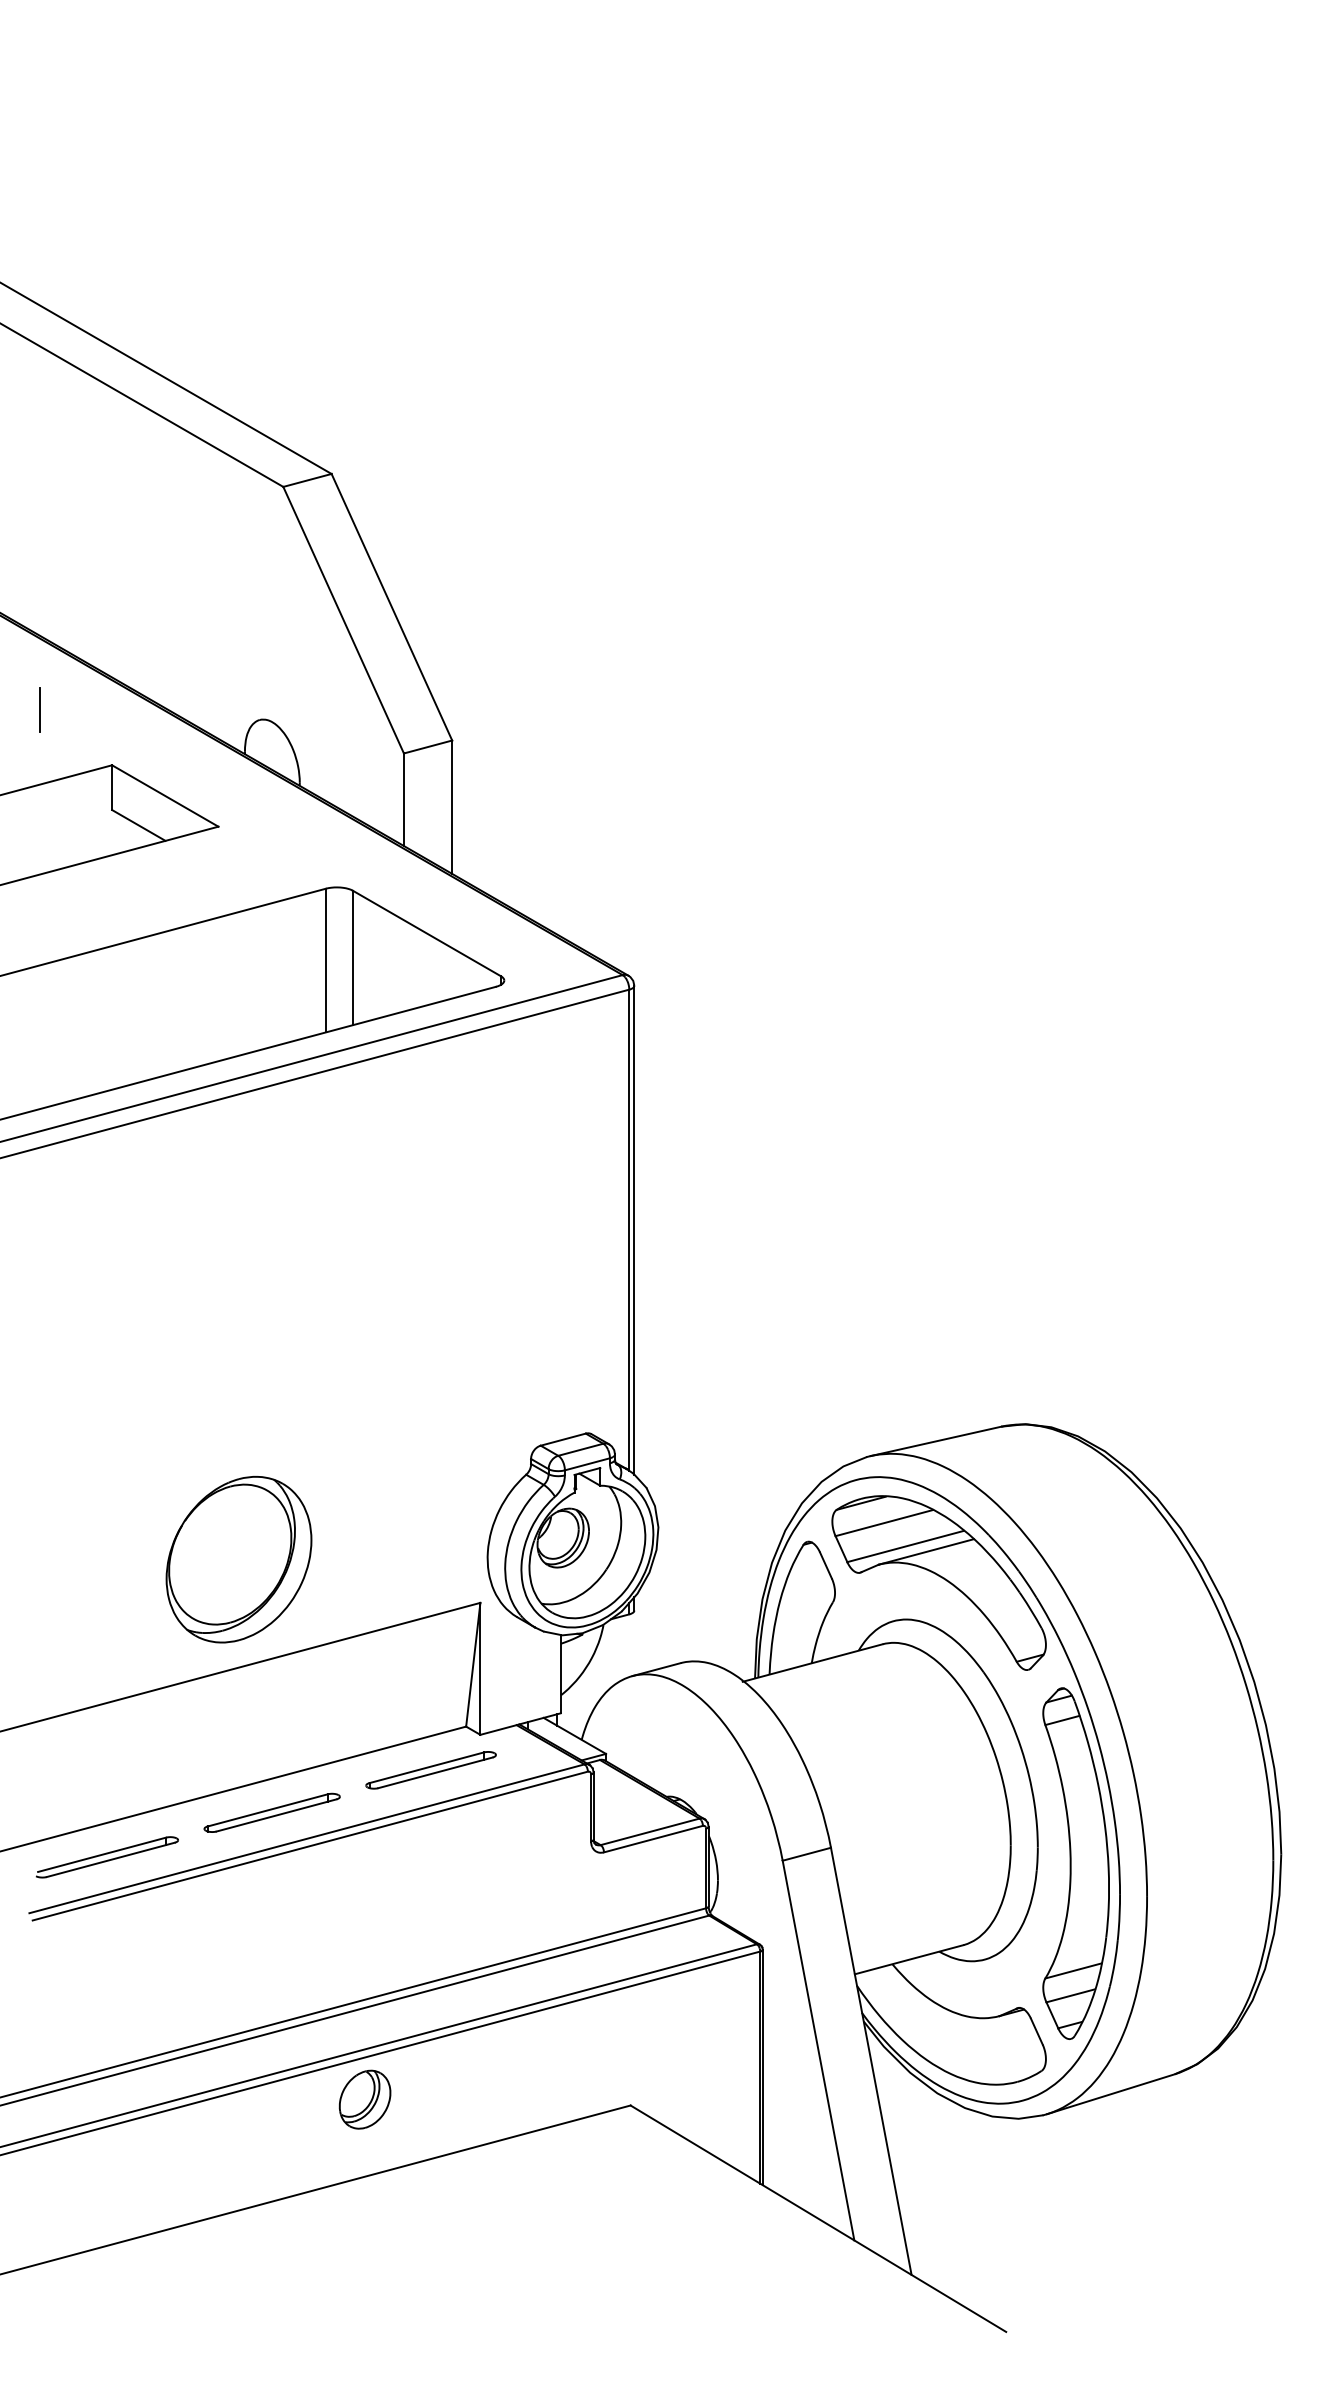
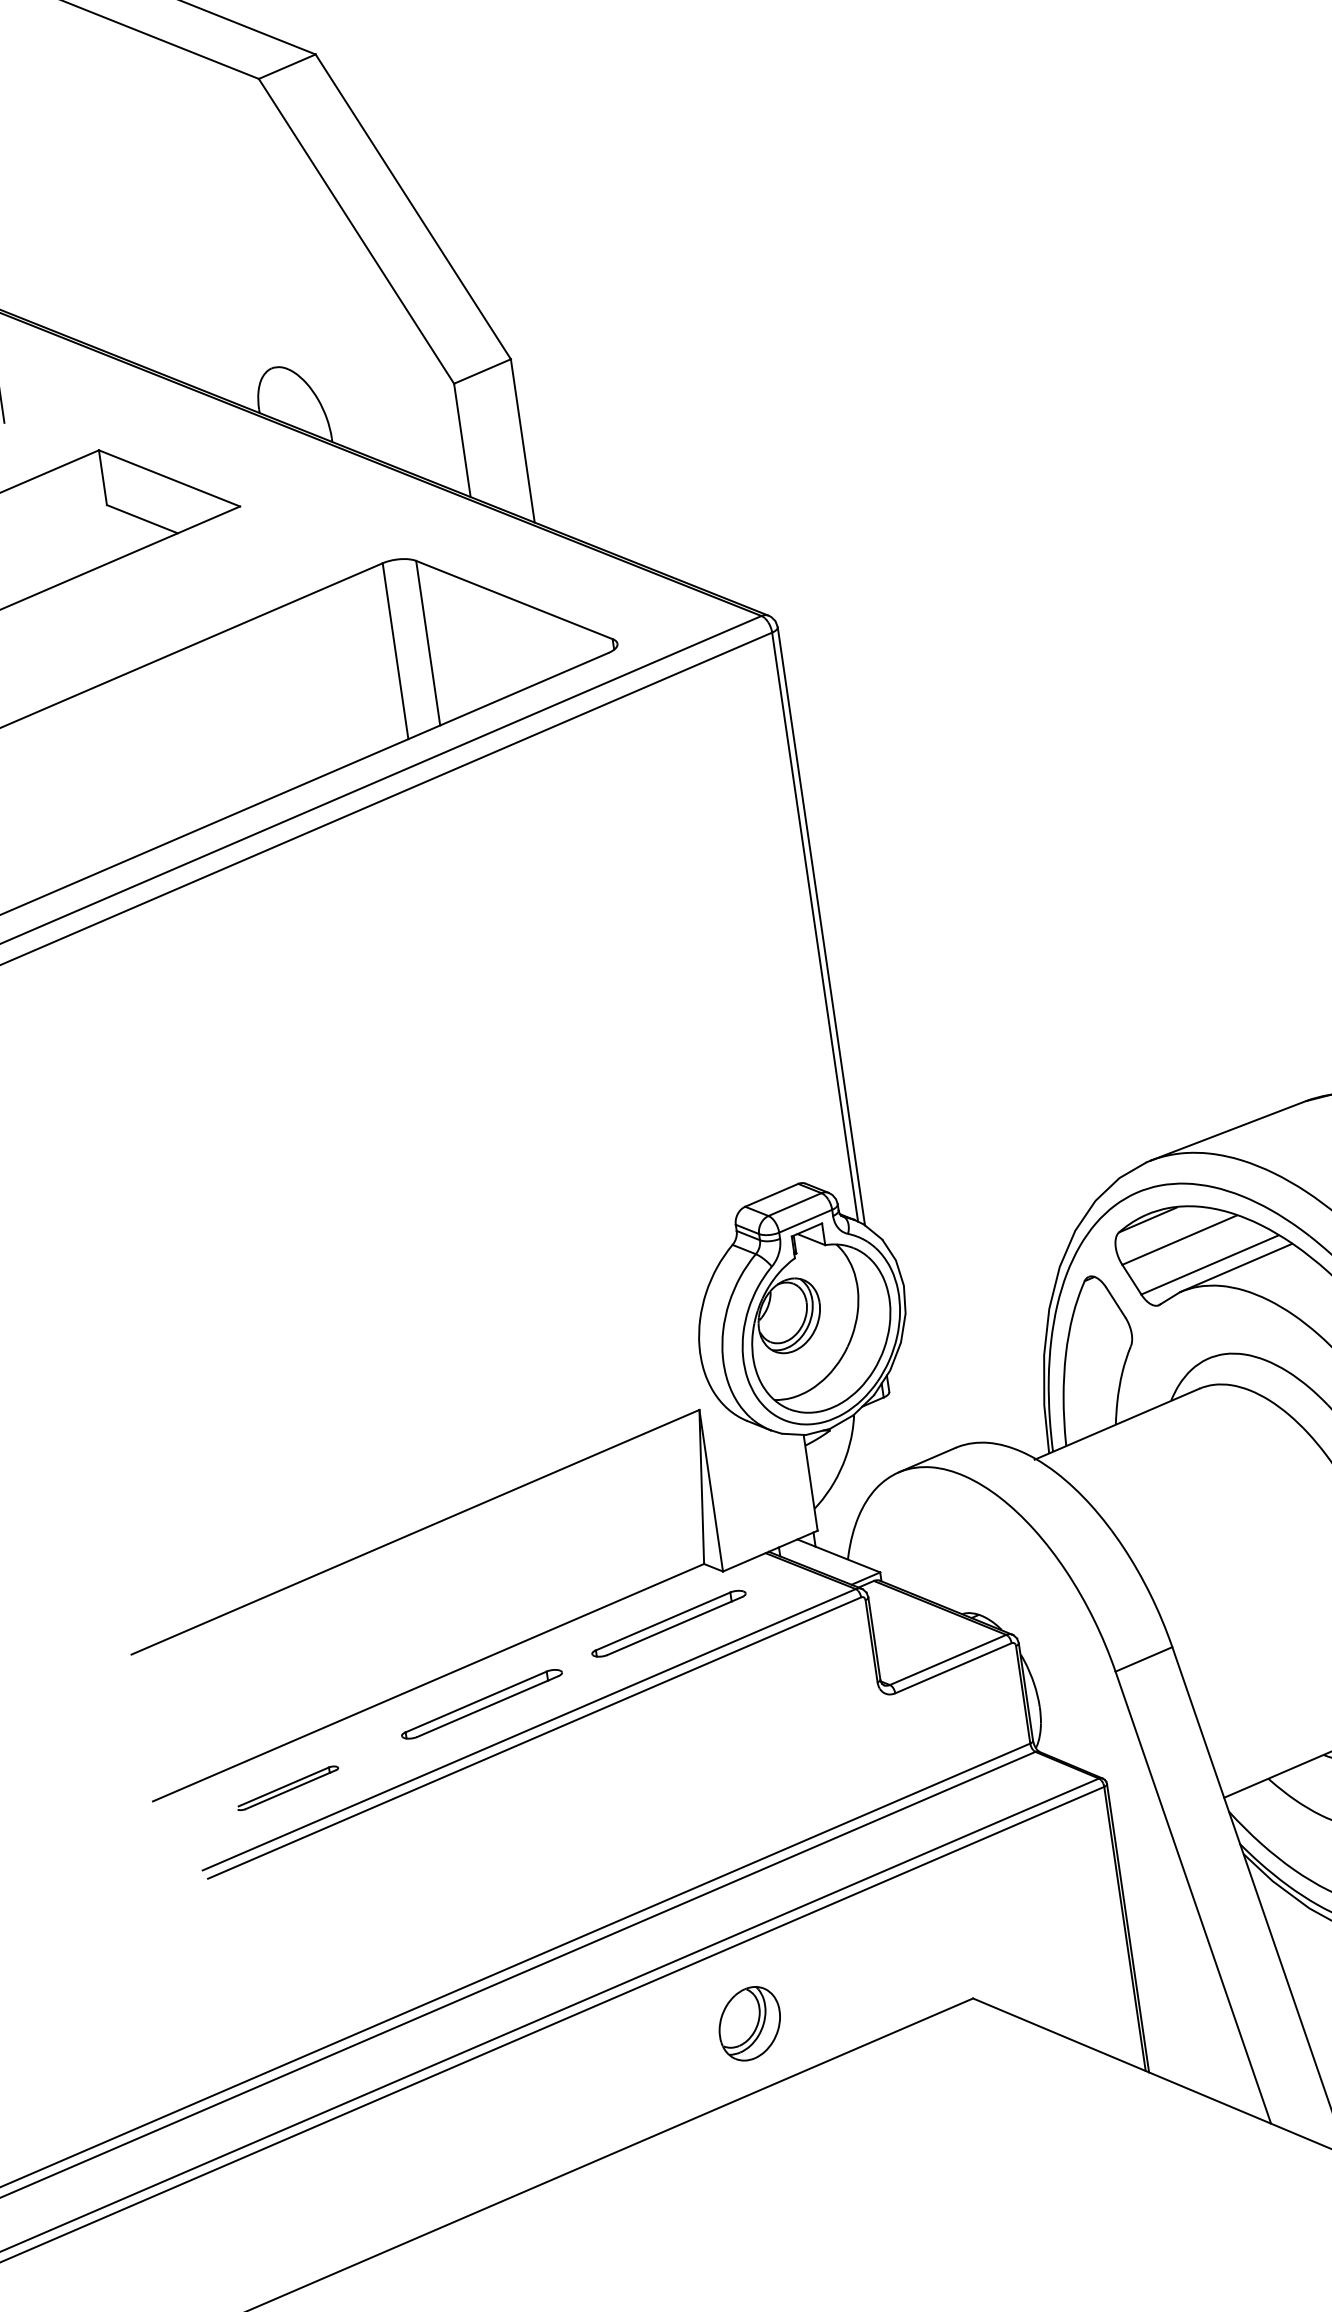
part: (238, 1559) -> (395, 1400), removed
part: (106, 1857) -> (287, 1788), size x0.6
part: (364, 2099) -> (749, 2023), moved

